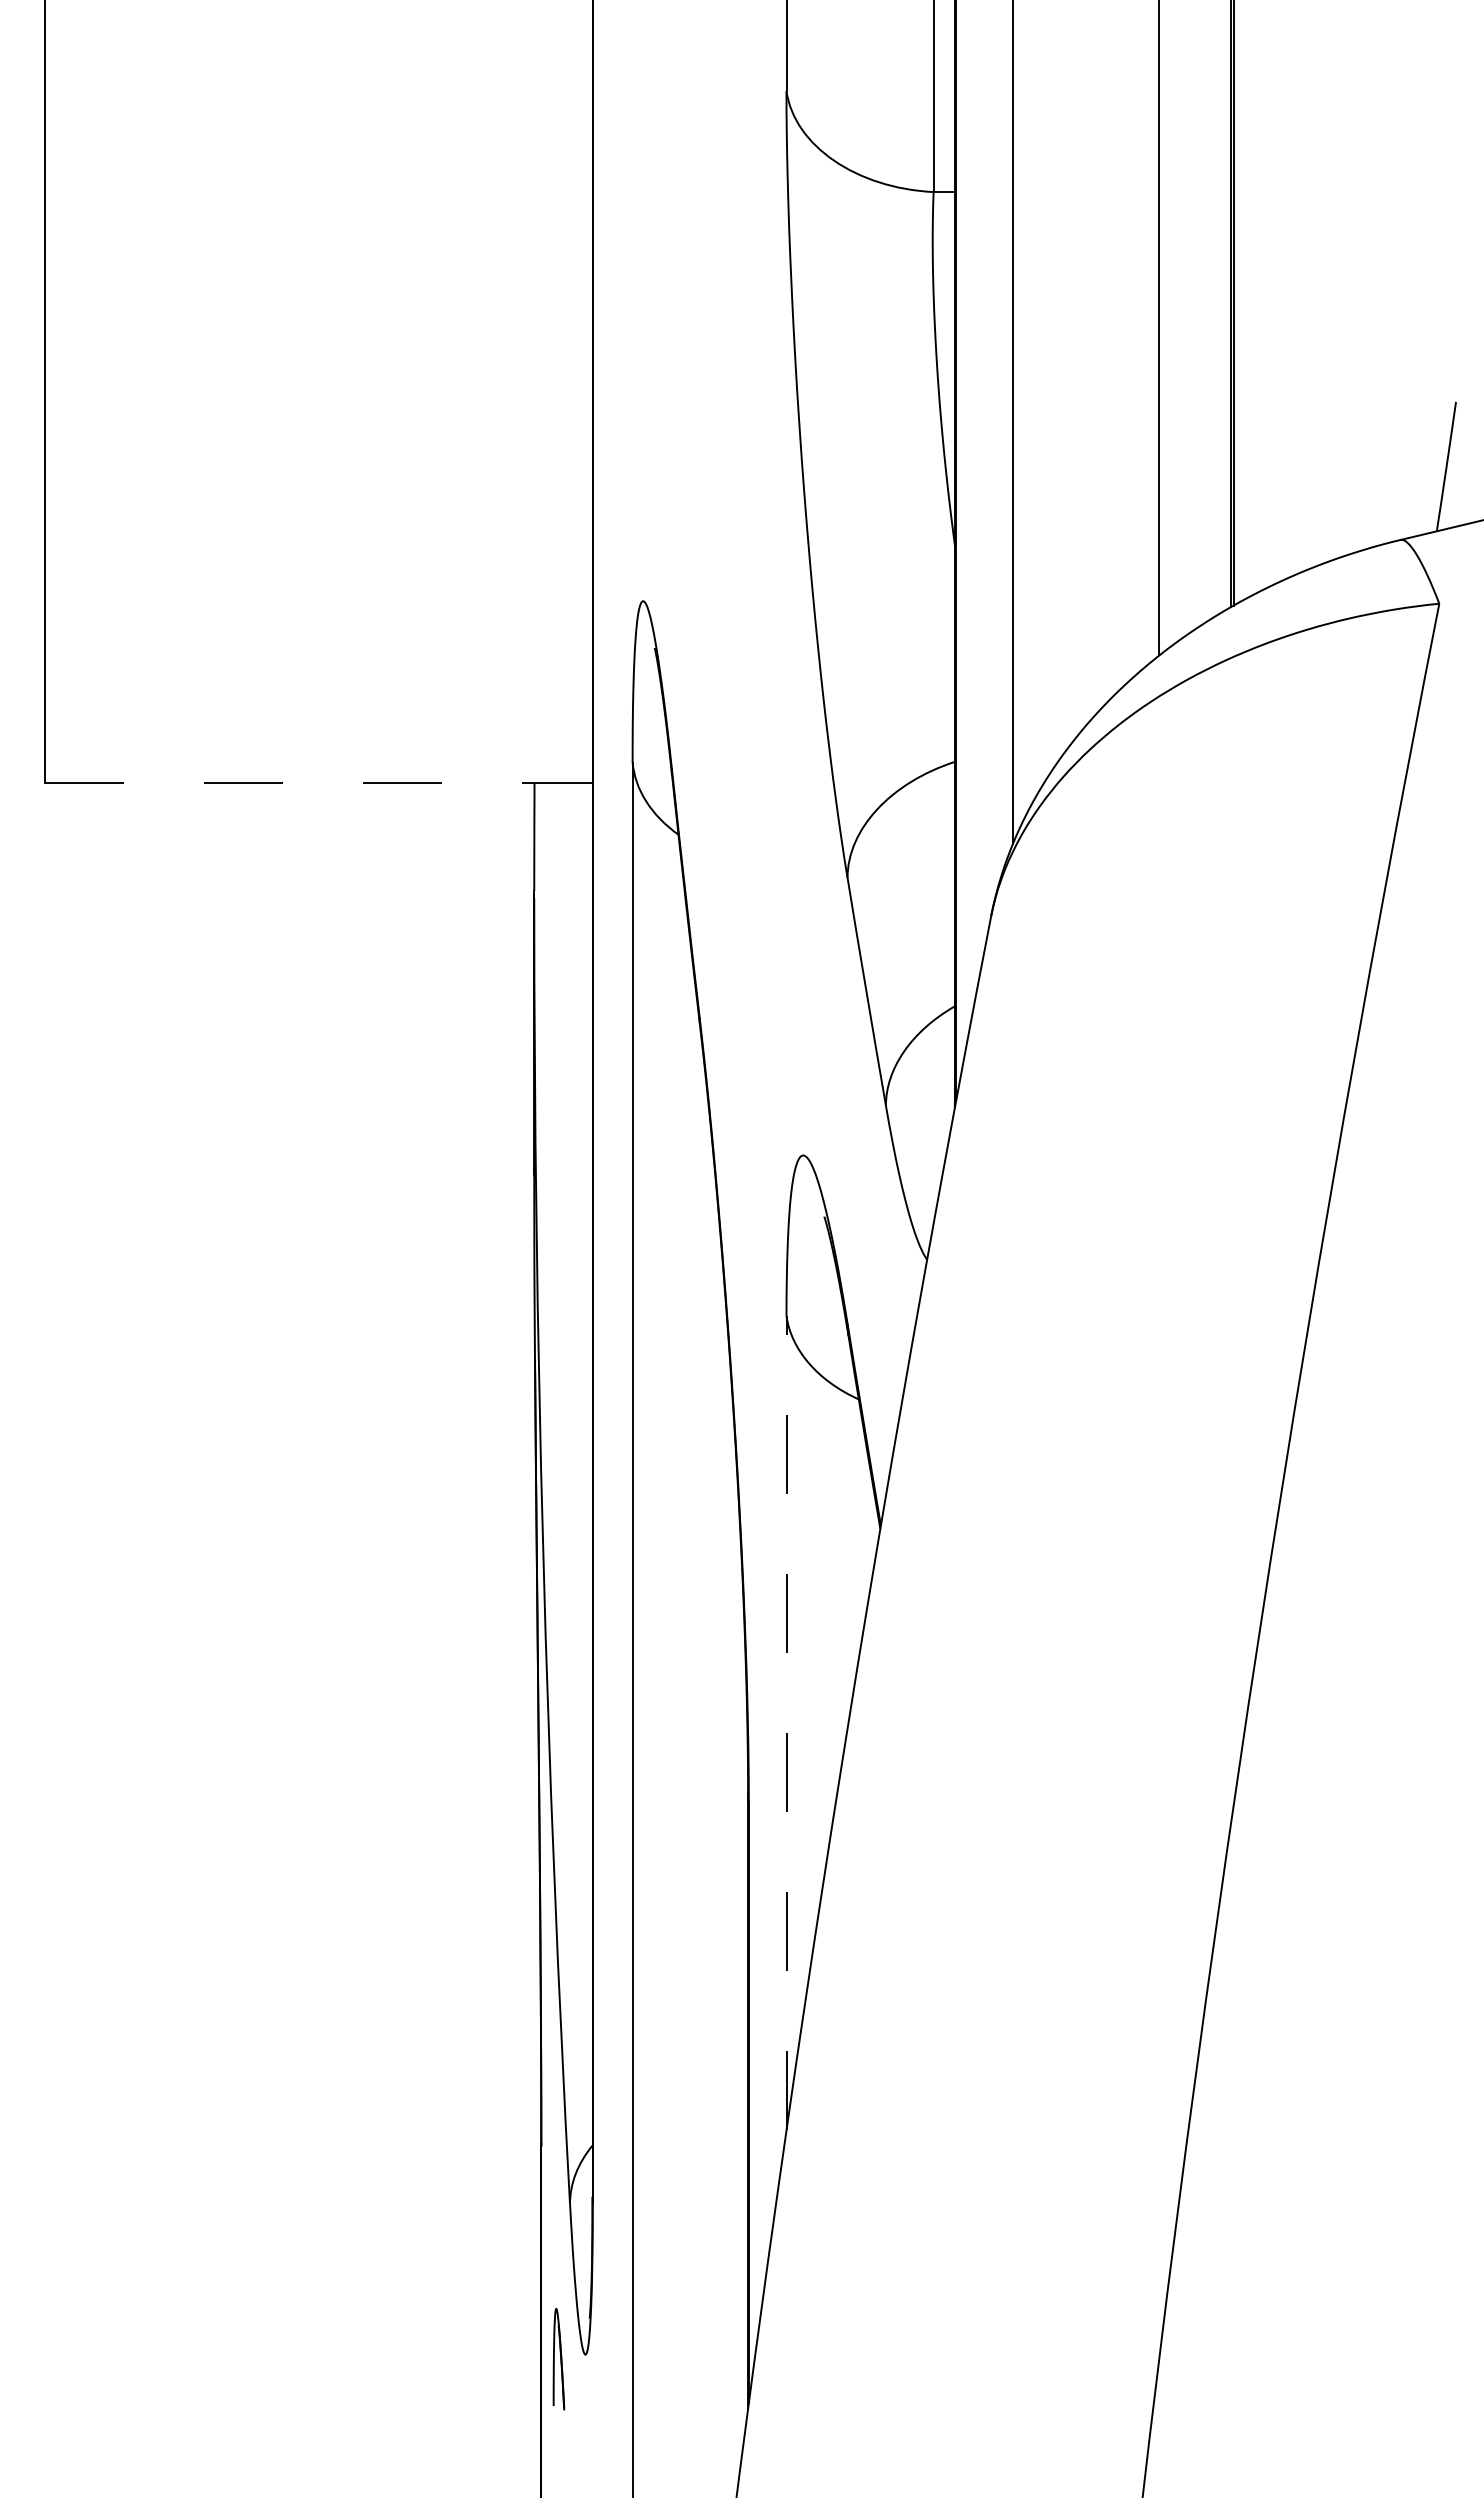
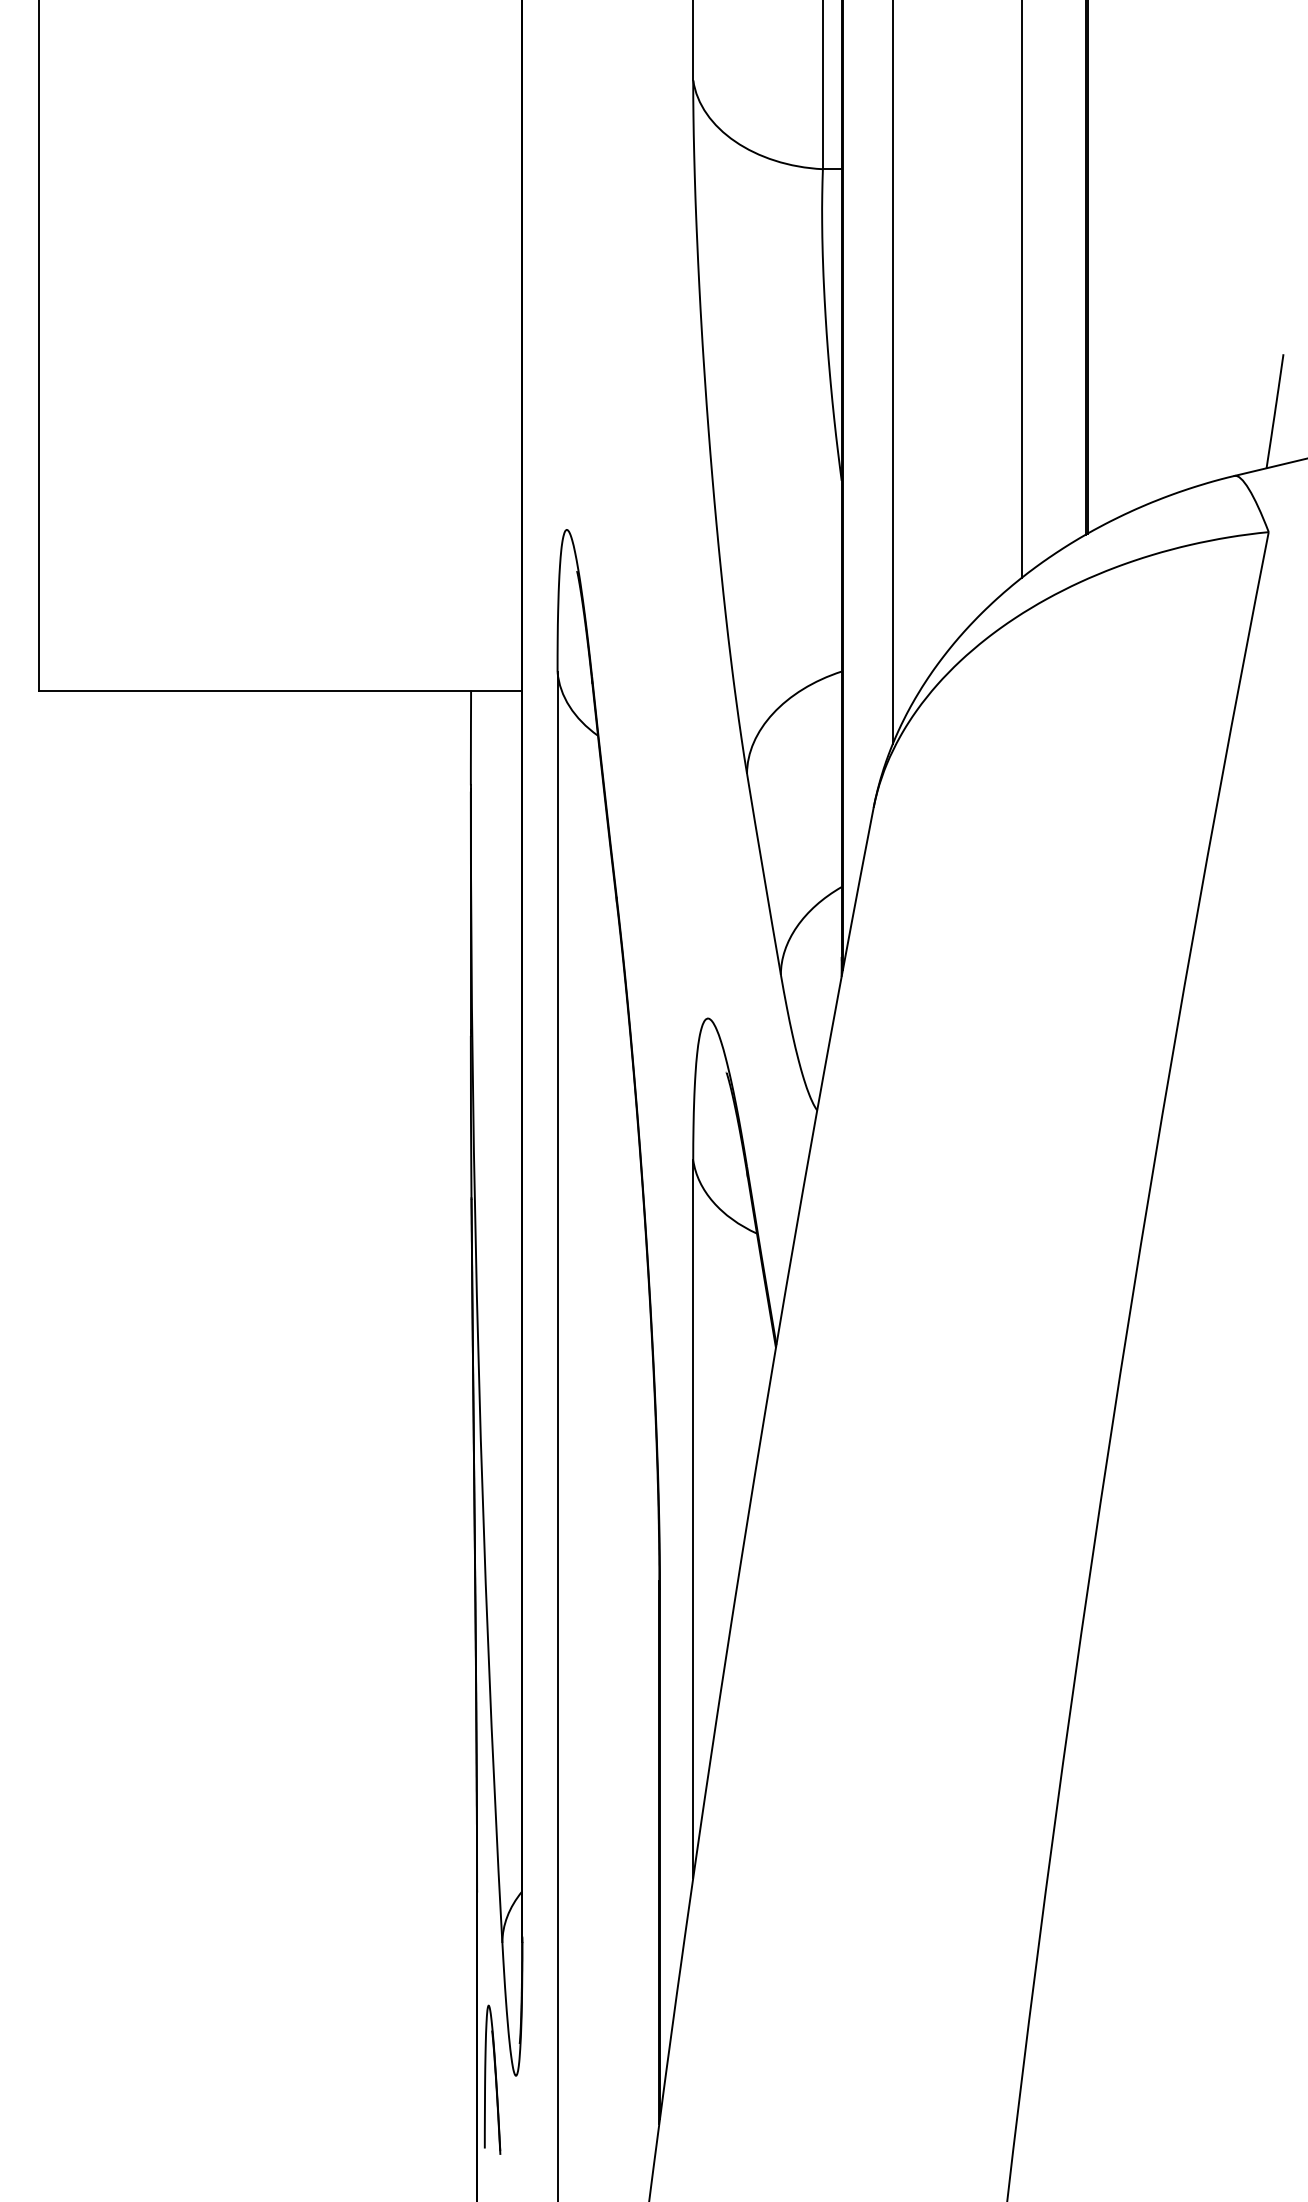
line: (318, 783) -> (280, 690), dashed -> solid
line: (786, 1722) -> (693, 1518), dashed -> solid
part: (558, 2359) -> (492, 2080), size x1.67

